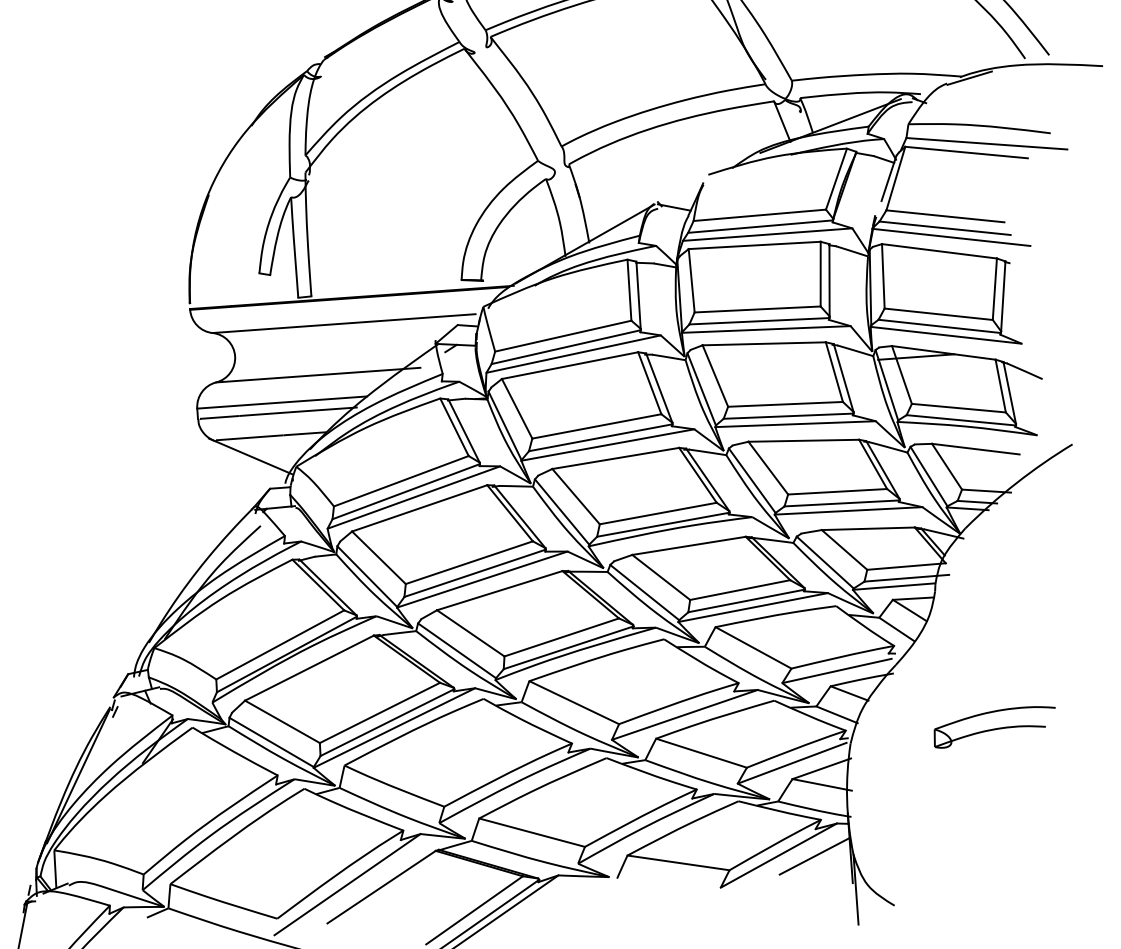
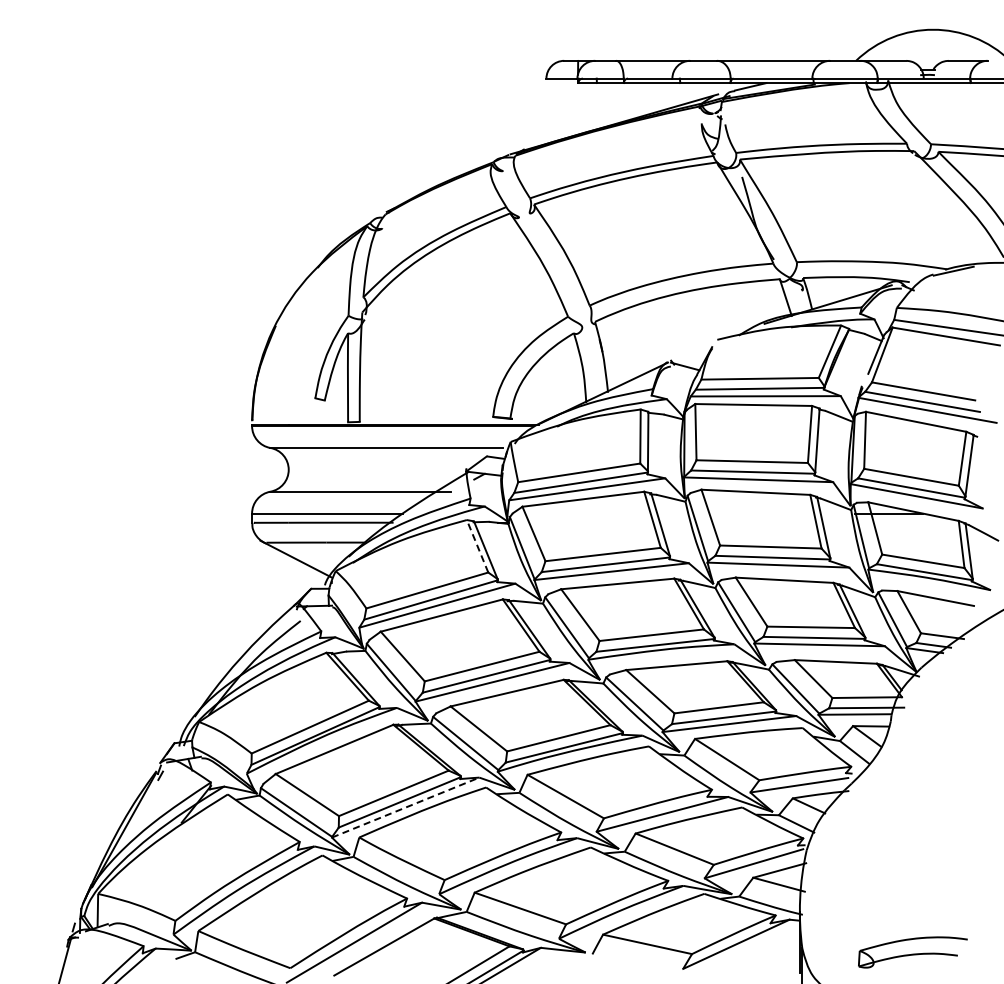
line: (454, 426) -> (477, 545), solid -> dashed
part: (994, 726) -> (912, 952), moved
line: (394, 727) -> (405, 807), solid -> dashed
line: (814, 856) -> (767, 947), removed

